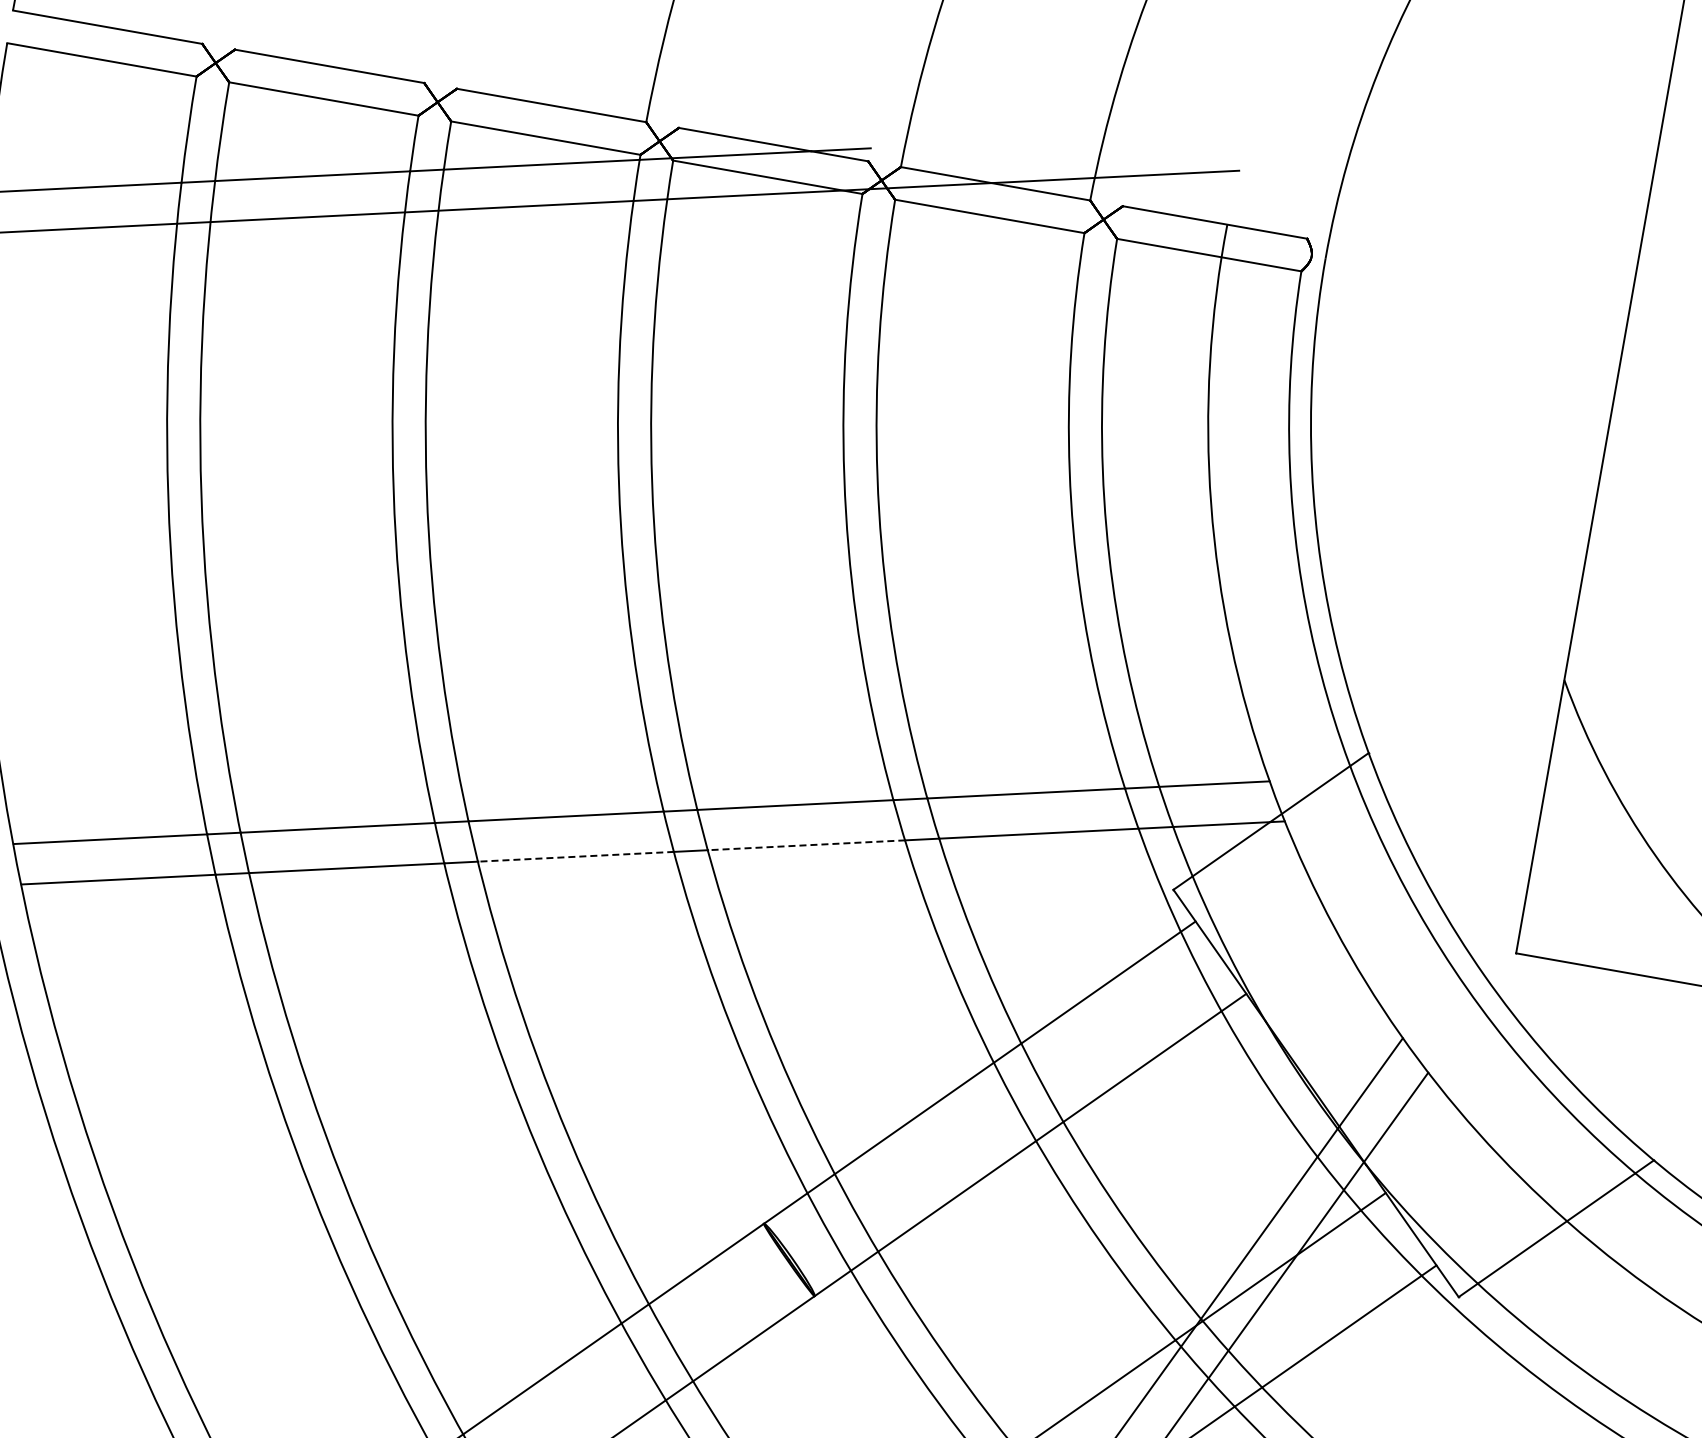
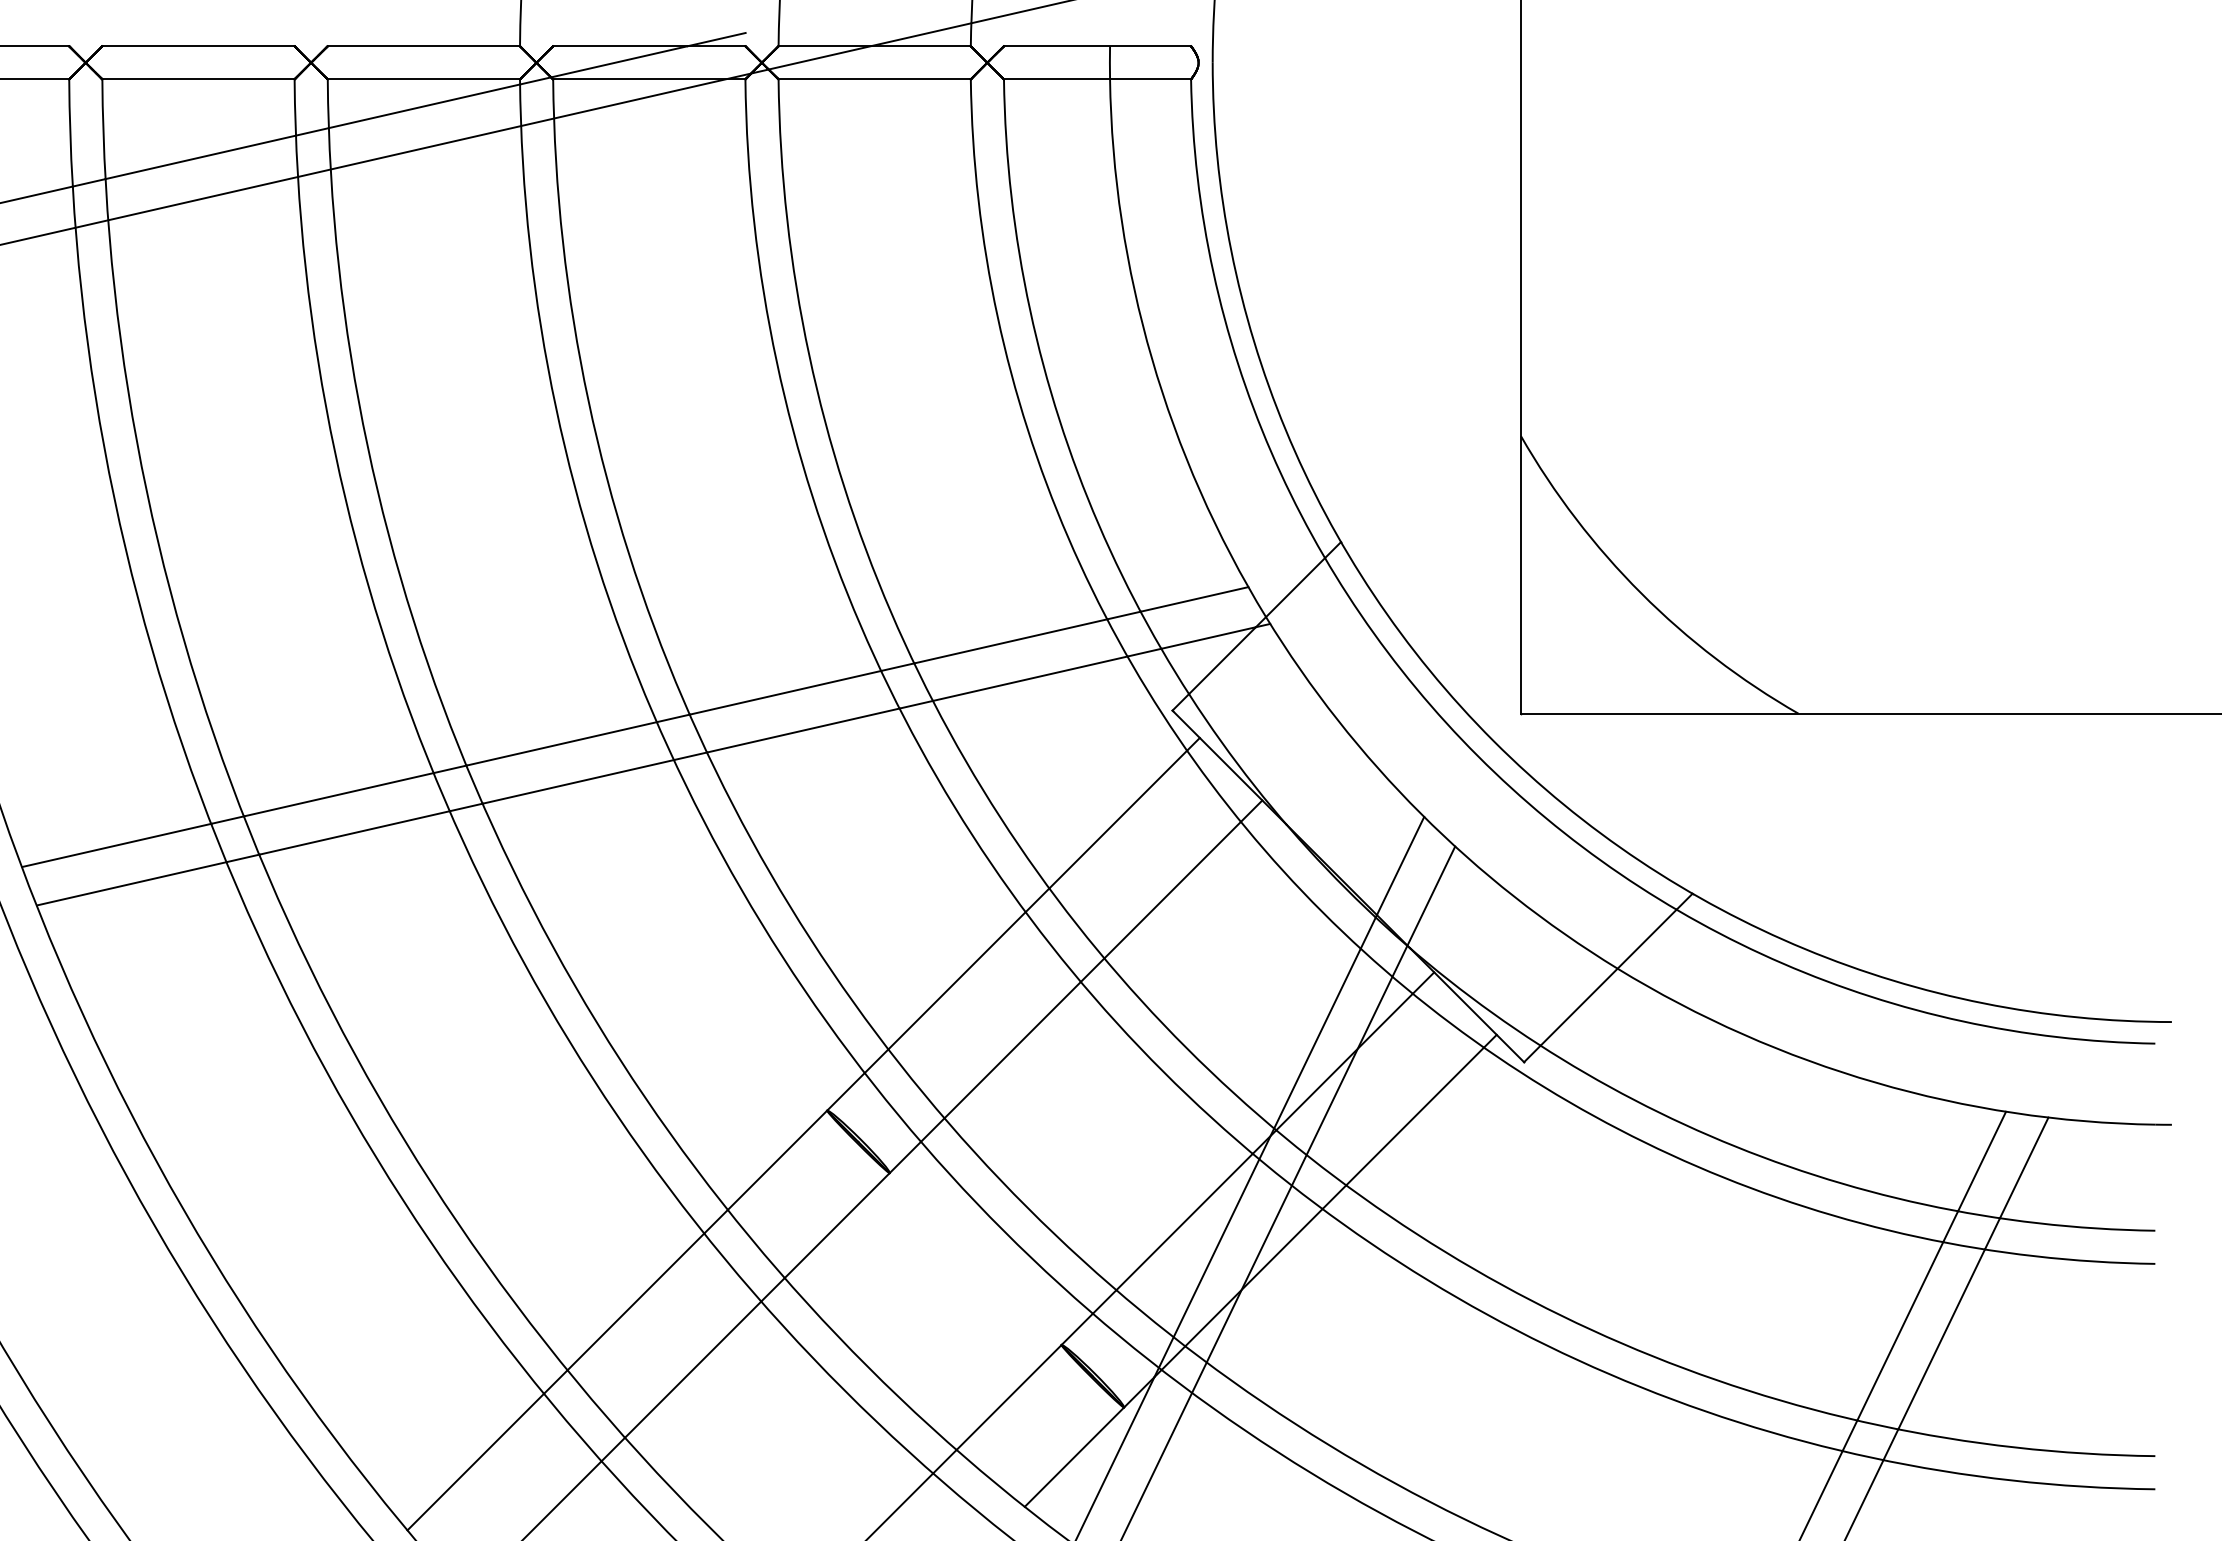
line: (806, 845) -> (803, 730), dashed -> solid
line: (576, 856) -> (578, 781), dashed -> solid

